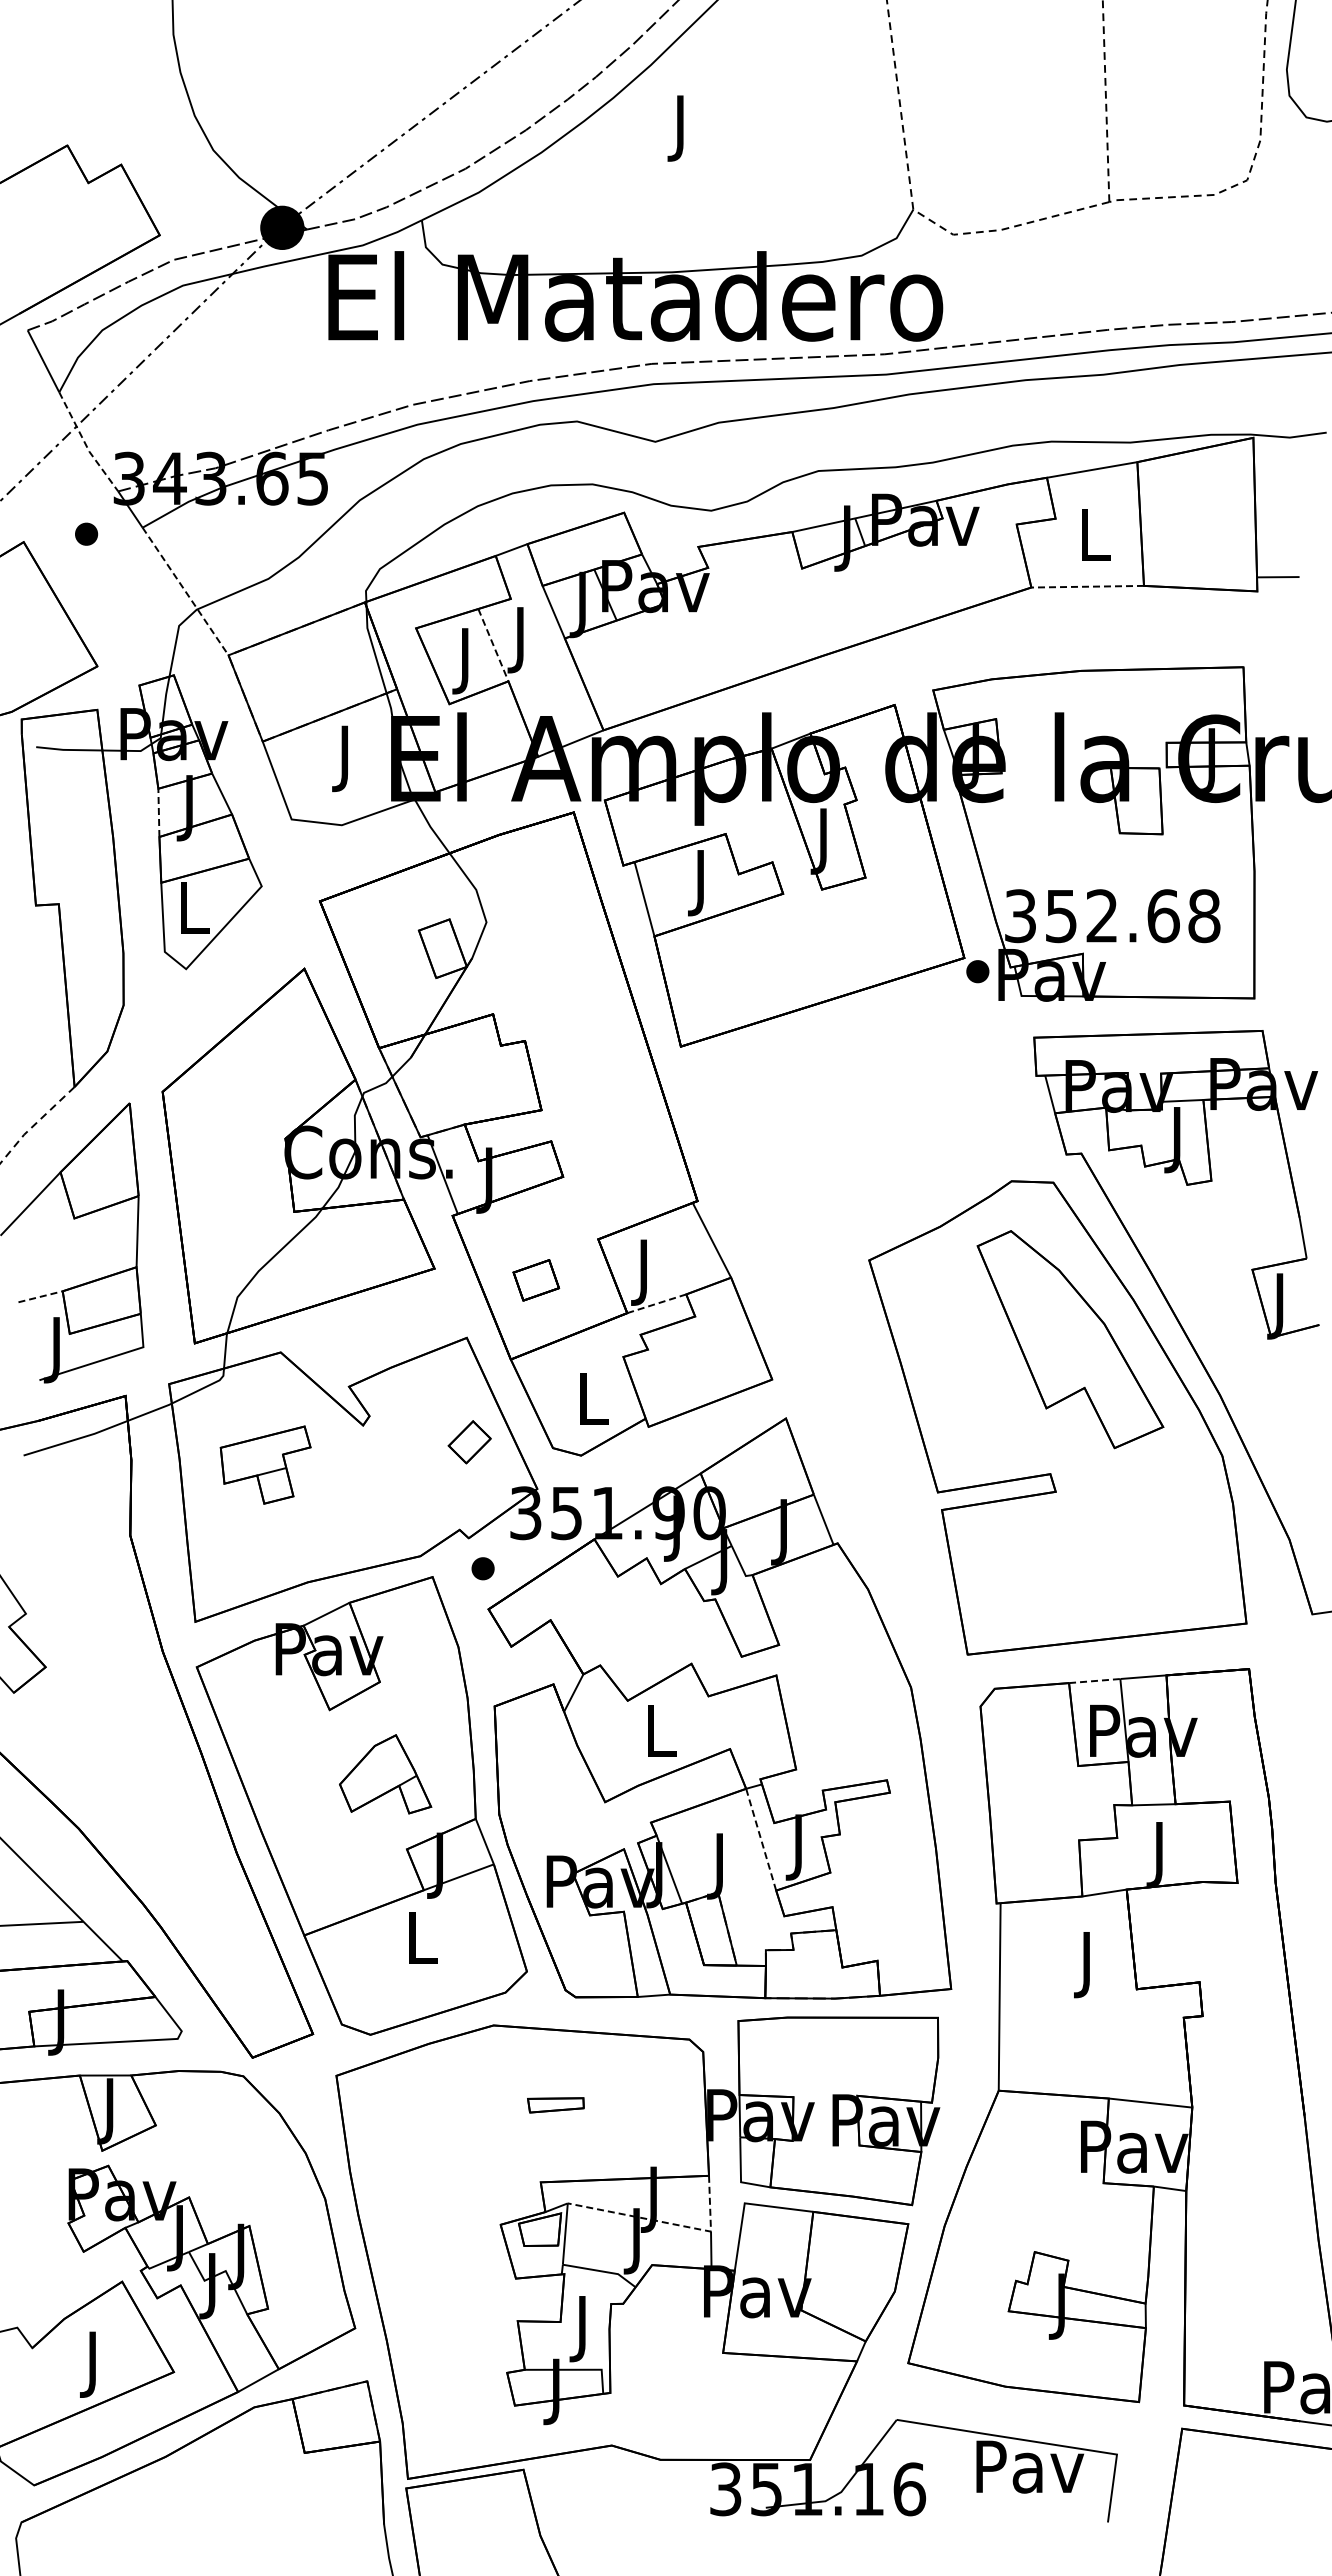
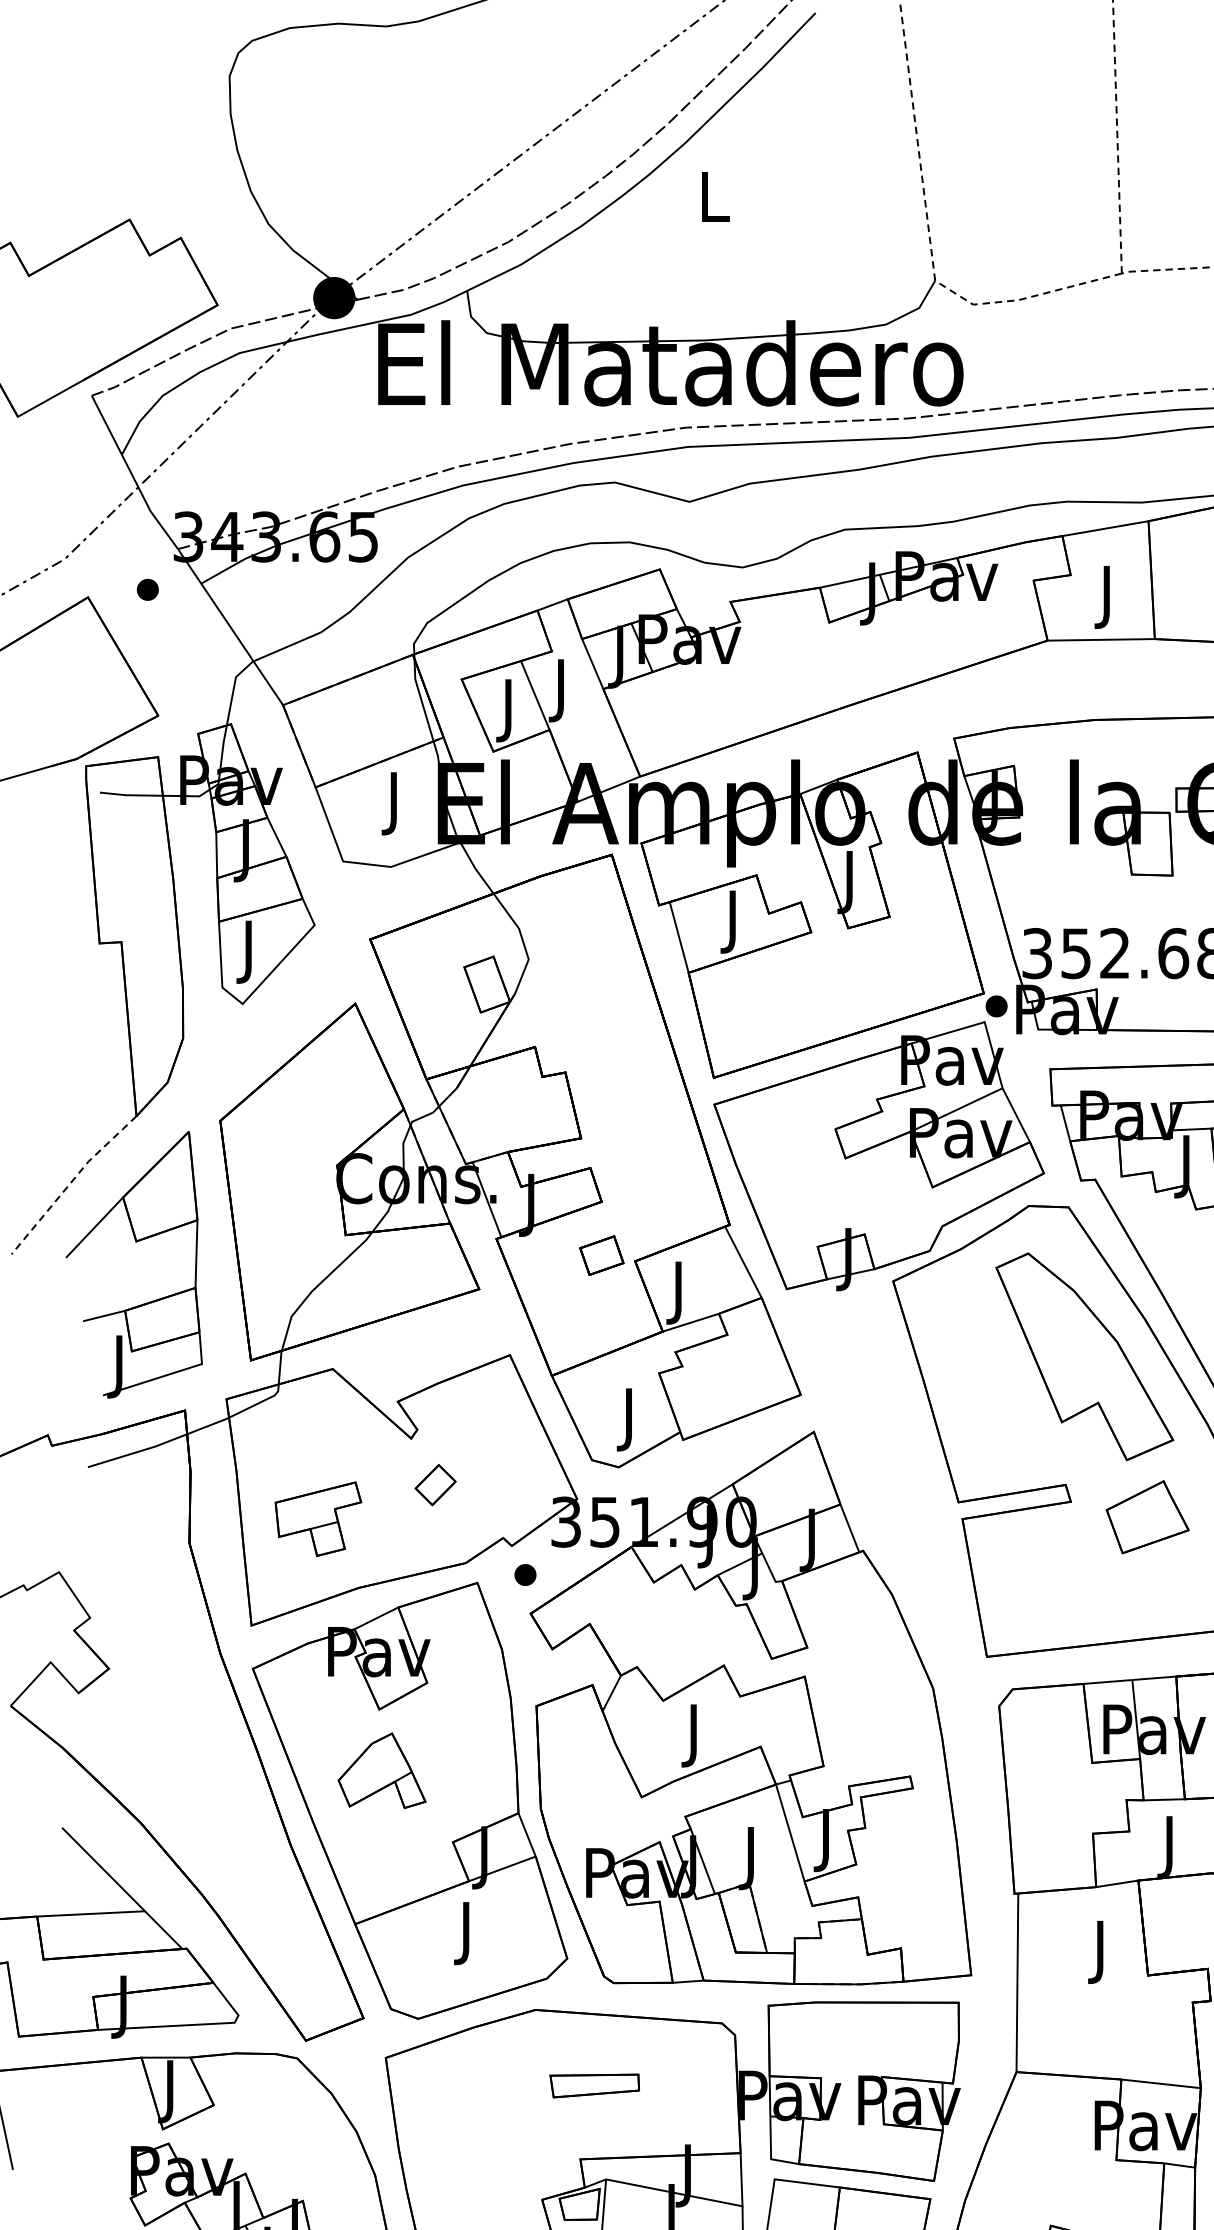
text: (682, 128) -> (715, 203), J -> L
line: (85, 444) -> (146, 504), dashed -> solid
text: (1095, 542) -> (1108, 597), L -> J
line: (1087, 586) -> (1101, 639), dashed -> solid
line: (185, 591) -> (242, 644), dashed -> solid
line: (493, 645) -> (535, 695), dashed -> solid
line: (158, 812) -> (216, 854), dashed -> solid
text: (194, 914) -> (250, 951), L -> J
part: (854, 1128) -> (879, 1155), added
part: (536, 1280) -> (602, 1255), moved
line: (40, 1296) -> (103, 1315), dashed -> solid
line: (656, 1303) -> (690, 1322), dashed -> solid
text: (593, 1405) -> (630, 1419), L -> J
part: (469, 1442) -> (435, 1485), moved
part: (265, 1464) -> (318, 1518), moved
part: (1136, 1507) -> (1147, 1516), added
line: (1094, 1681) -> (1107, 1682), dashed -> solid
text: (661, 1737) -> (695, 1735), L -> J
part: (385, 1774) -> (382, 1770), moved
line: (761, 1839) -> (790, 1832), dashed -> solid
text: (422, 1945) -> (467, 1933), L -> J
part: (555, 2105) -> (594, 2086), size x1.67
line: (666, 2222) -> (700, 2197), dashed -> solid

